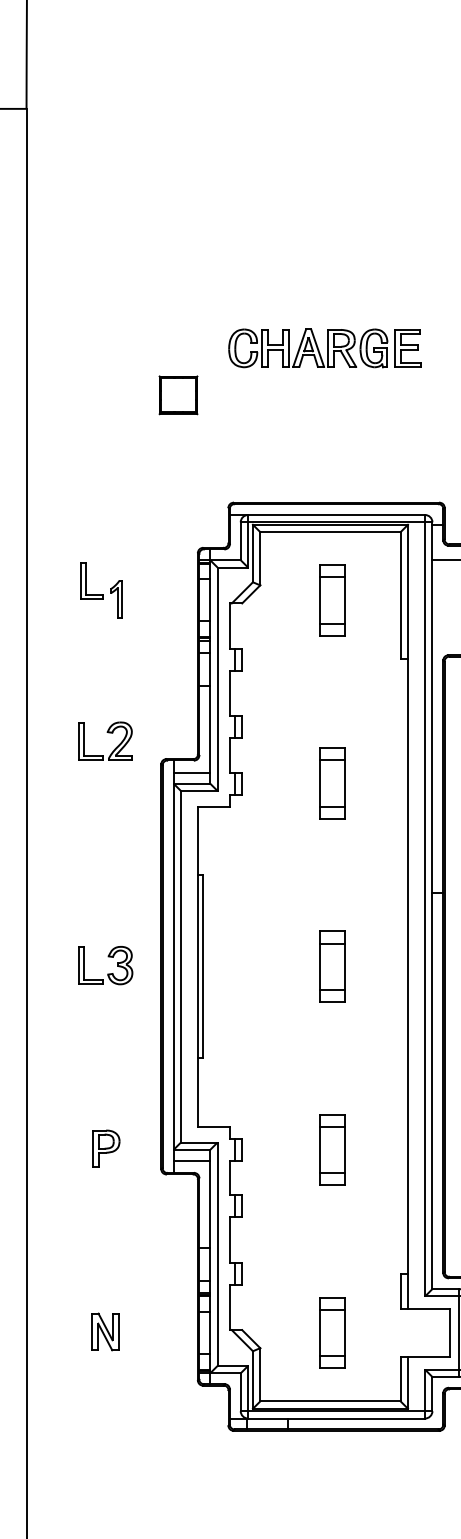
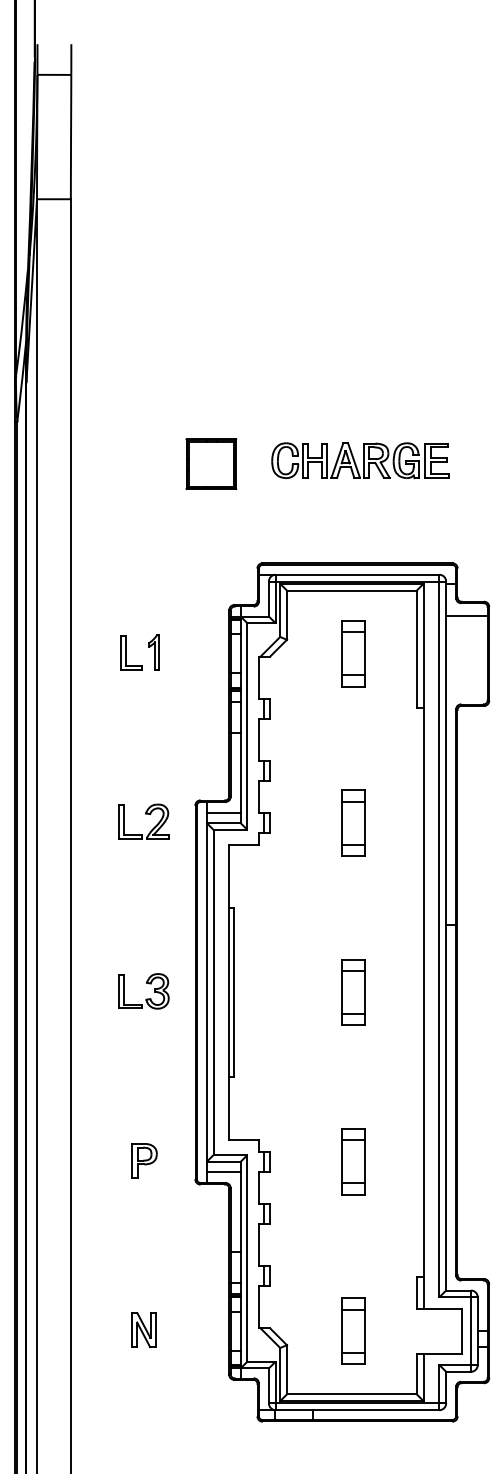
part: (324, 348) -> (360, 460), moved
part: (178, 394) -> (211, 463), size x1.43
part: (92, 580) -> (131, 652), moved
part: (107, 733) -> (145, 814), moved

